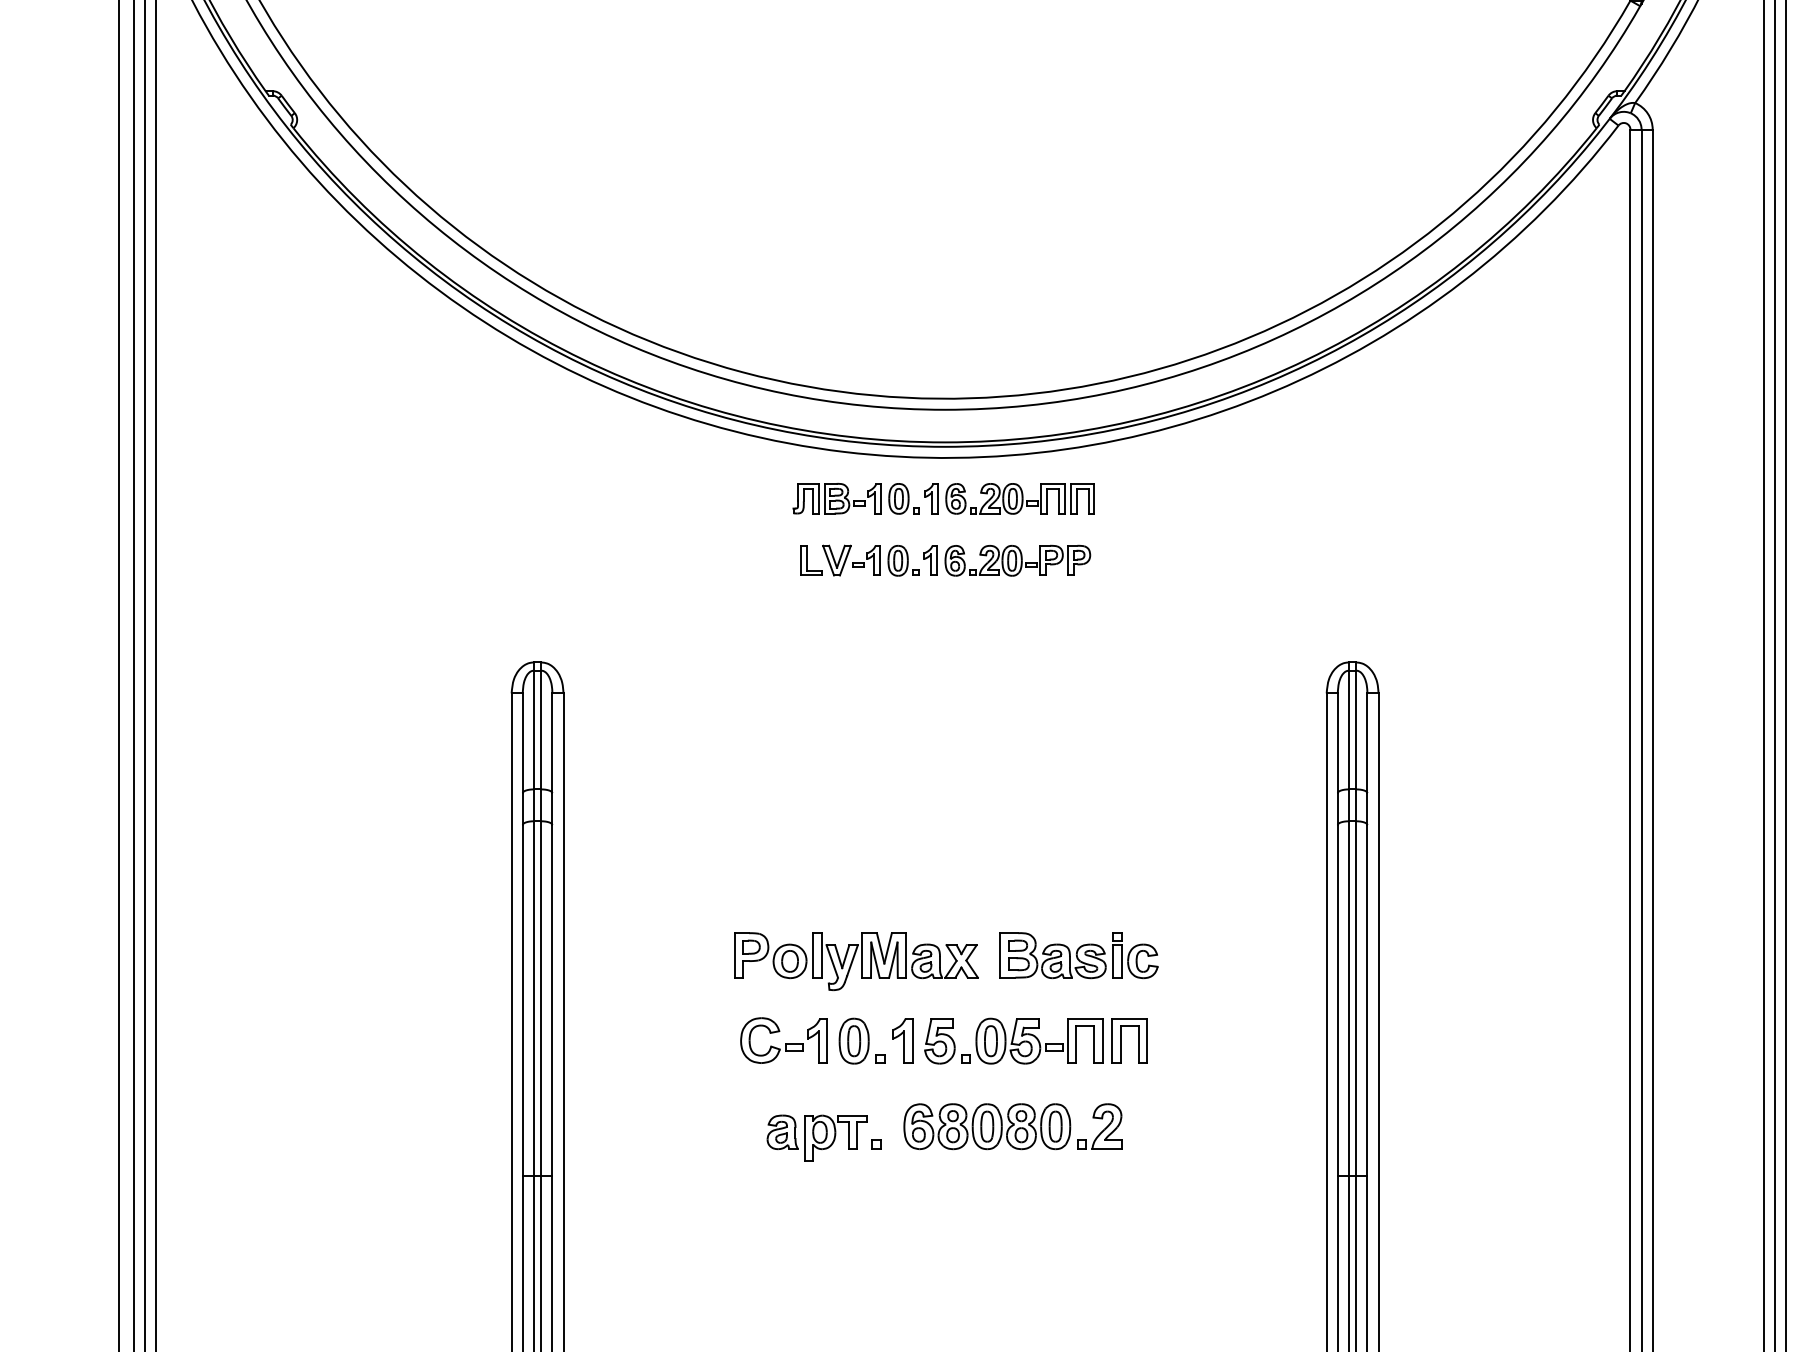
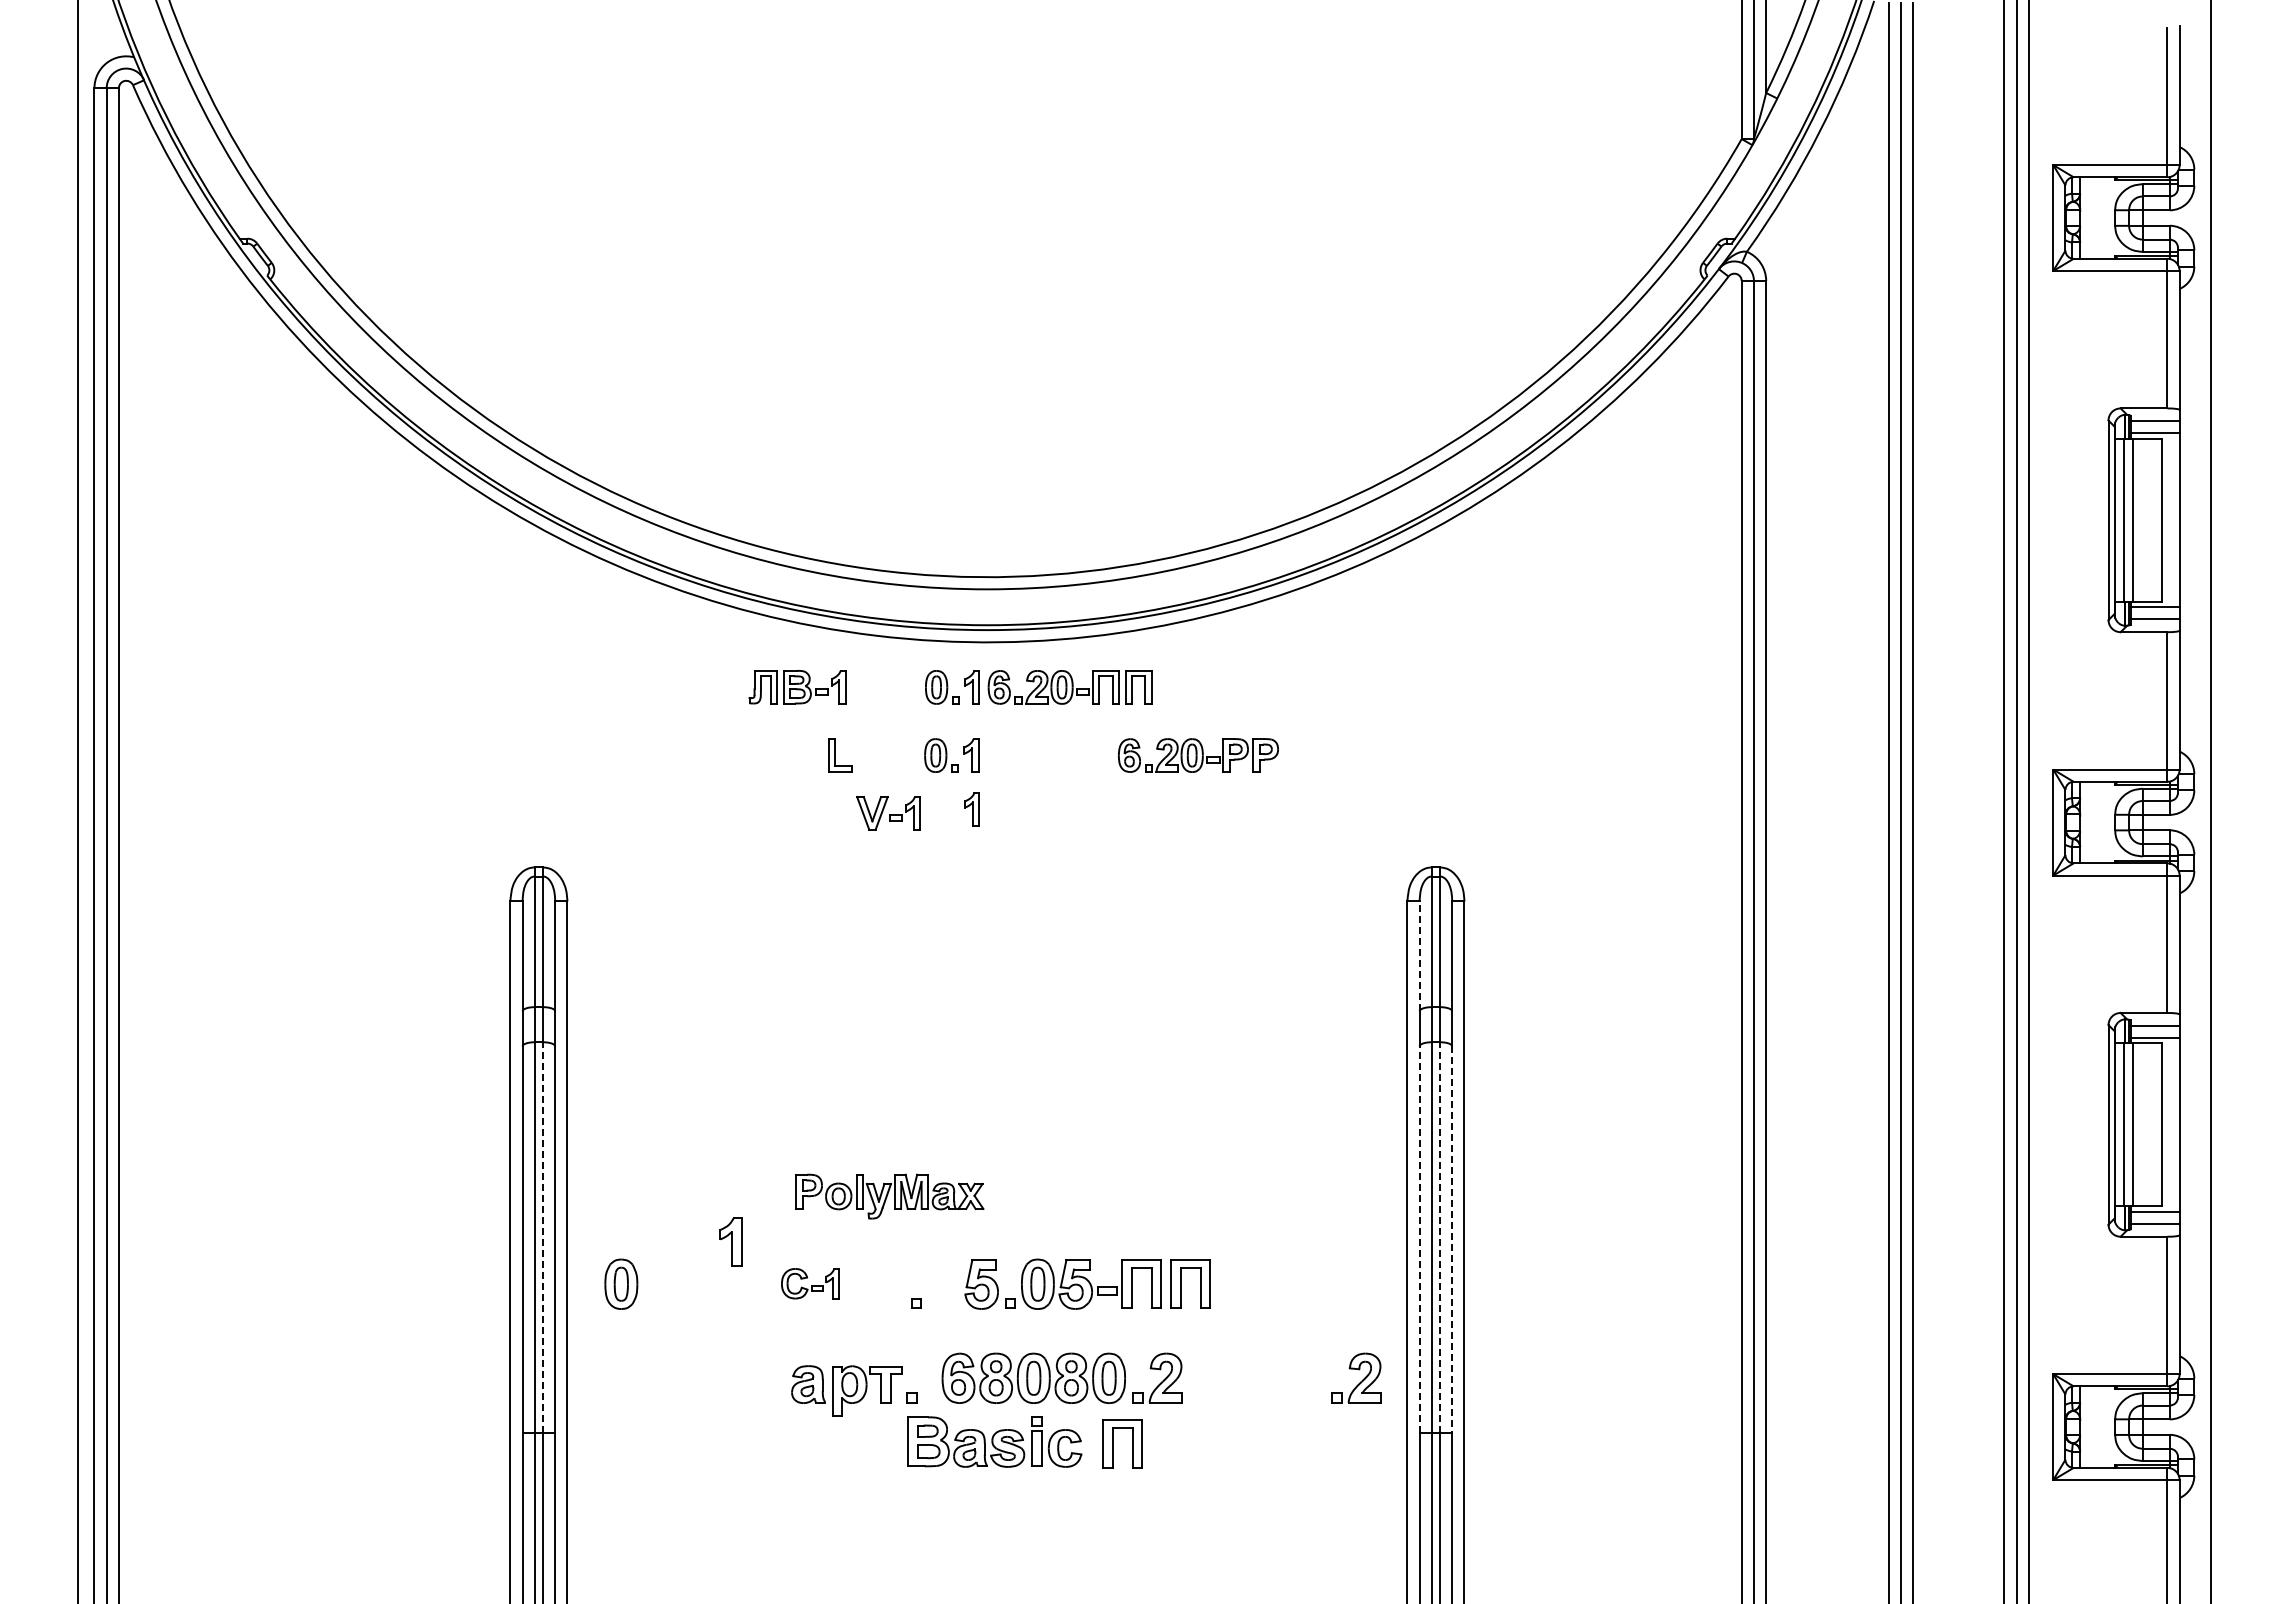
part: (837, 498) -> (797, 687), moved
part: (851, 560) -> (888, 813), moved
part: (1017, 560) -> (1198, 755), moved
part: (930, 609) -> (971, 809), added
line: (1337, 743) -> (1419, 956), solid -> dashed
part: (1078, 955) -> (994, 1441), moved
part: (856, 961) -> (889, 1196), size x0.7
line: (540, 997) -> (542, 1236), solid -> dashed
line: (1356, 997) -> (1440, 1236), solid -> dashed
line: (1337, 1000) -> (1419, 1239), solid -> dashed
line: (1367, 1001) -> (1452, 1240), solid -> dashed
part: (784, 1040) -> (810, 1283), size x0.6
part: (854, 1040) -> (621, 1283), moved
part: (902, 1040) -> (730, 1241), moved
part: (1280, 1125) -> (1356, 1377), added
part: (1059, 1185) -> (1113, 1443), added

